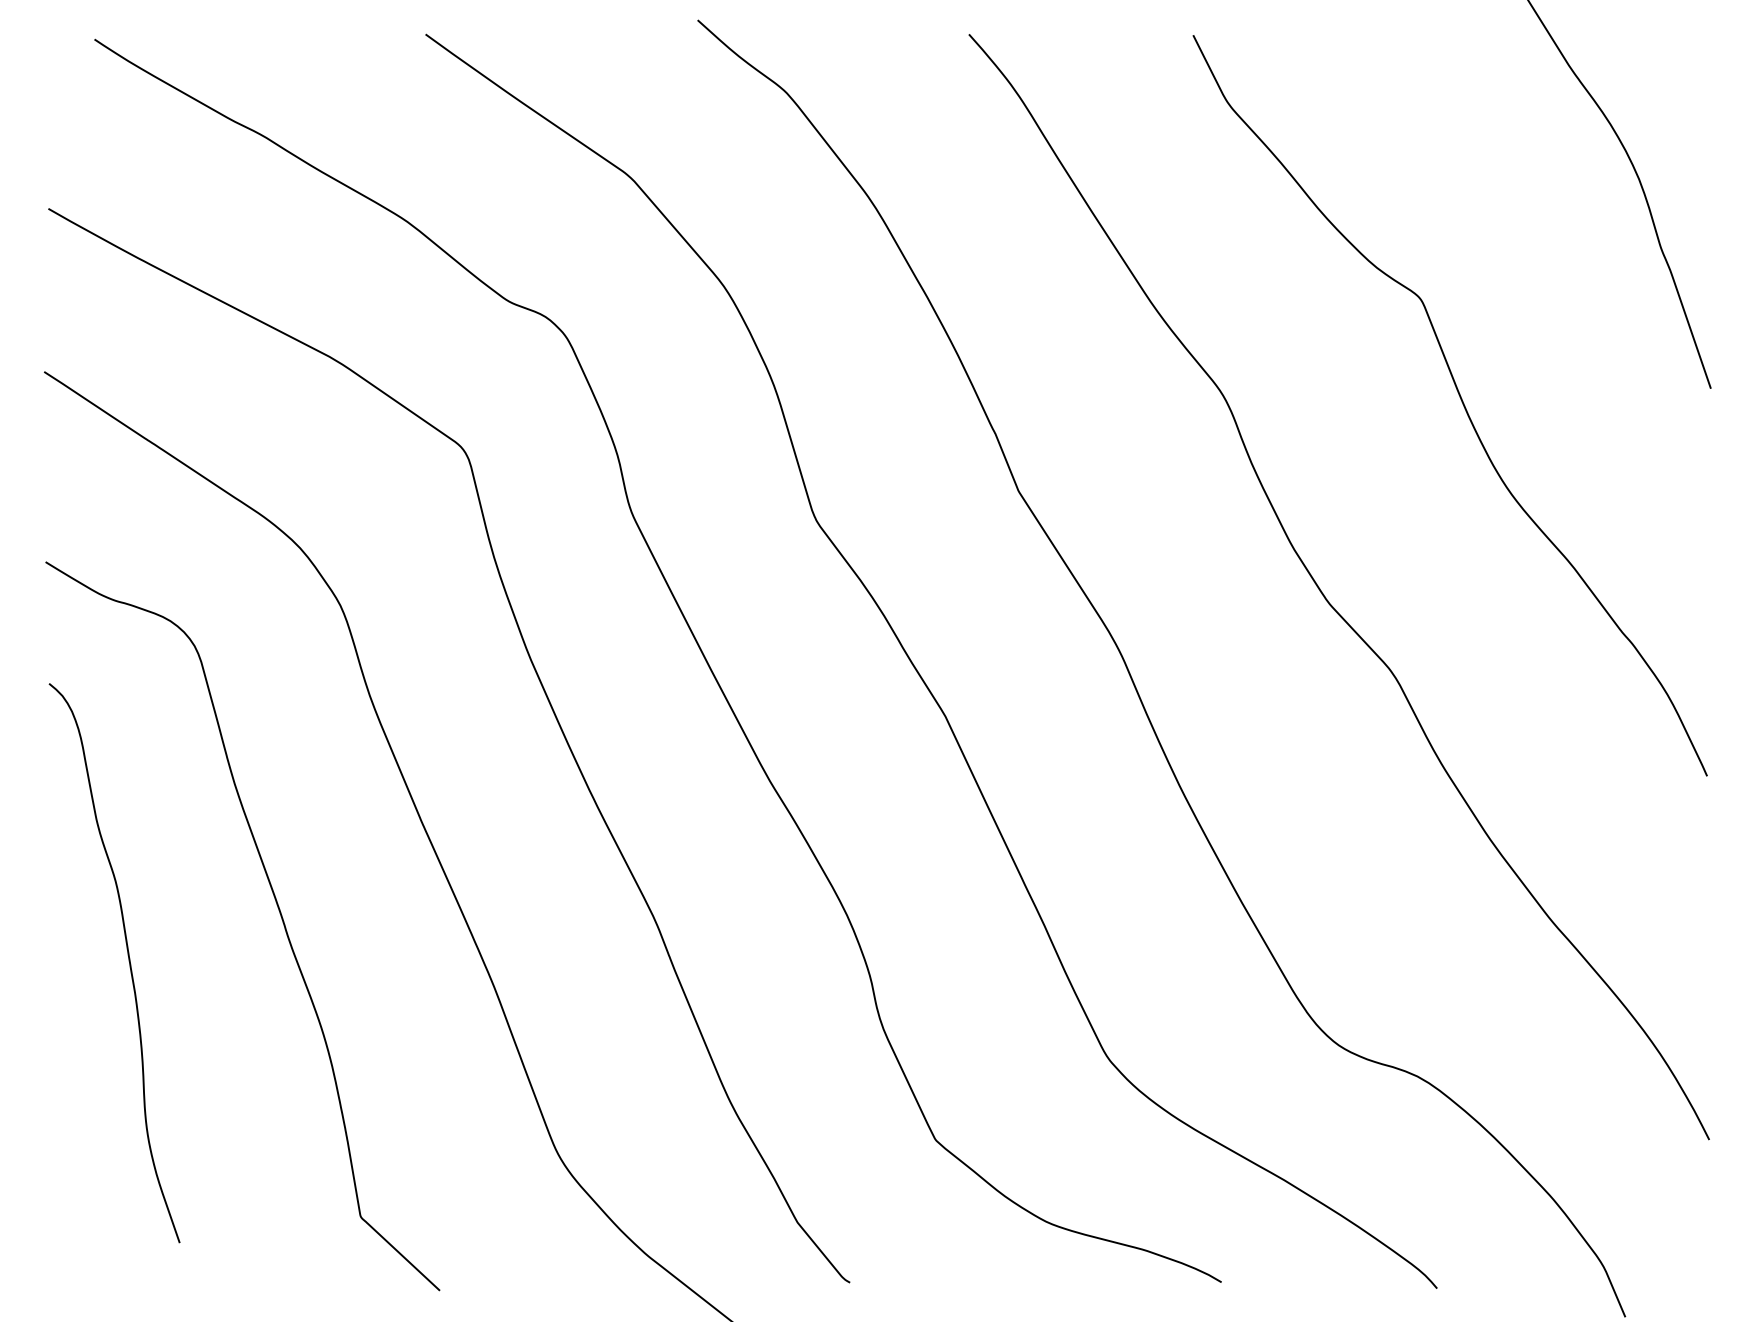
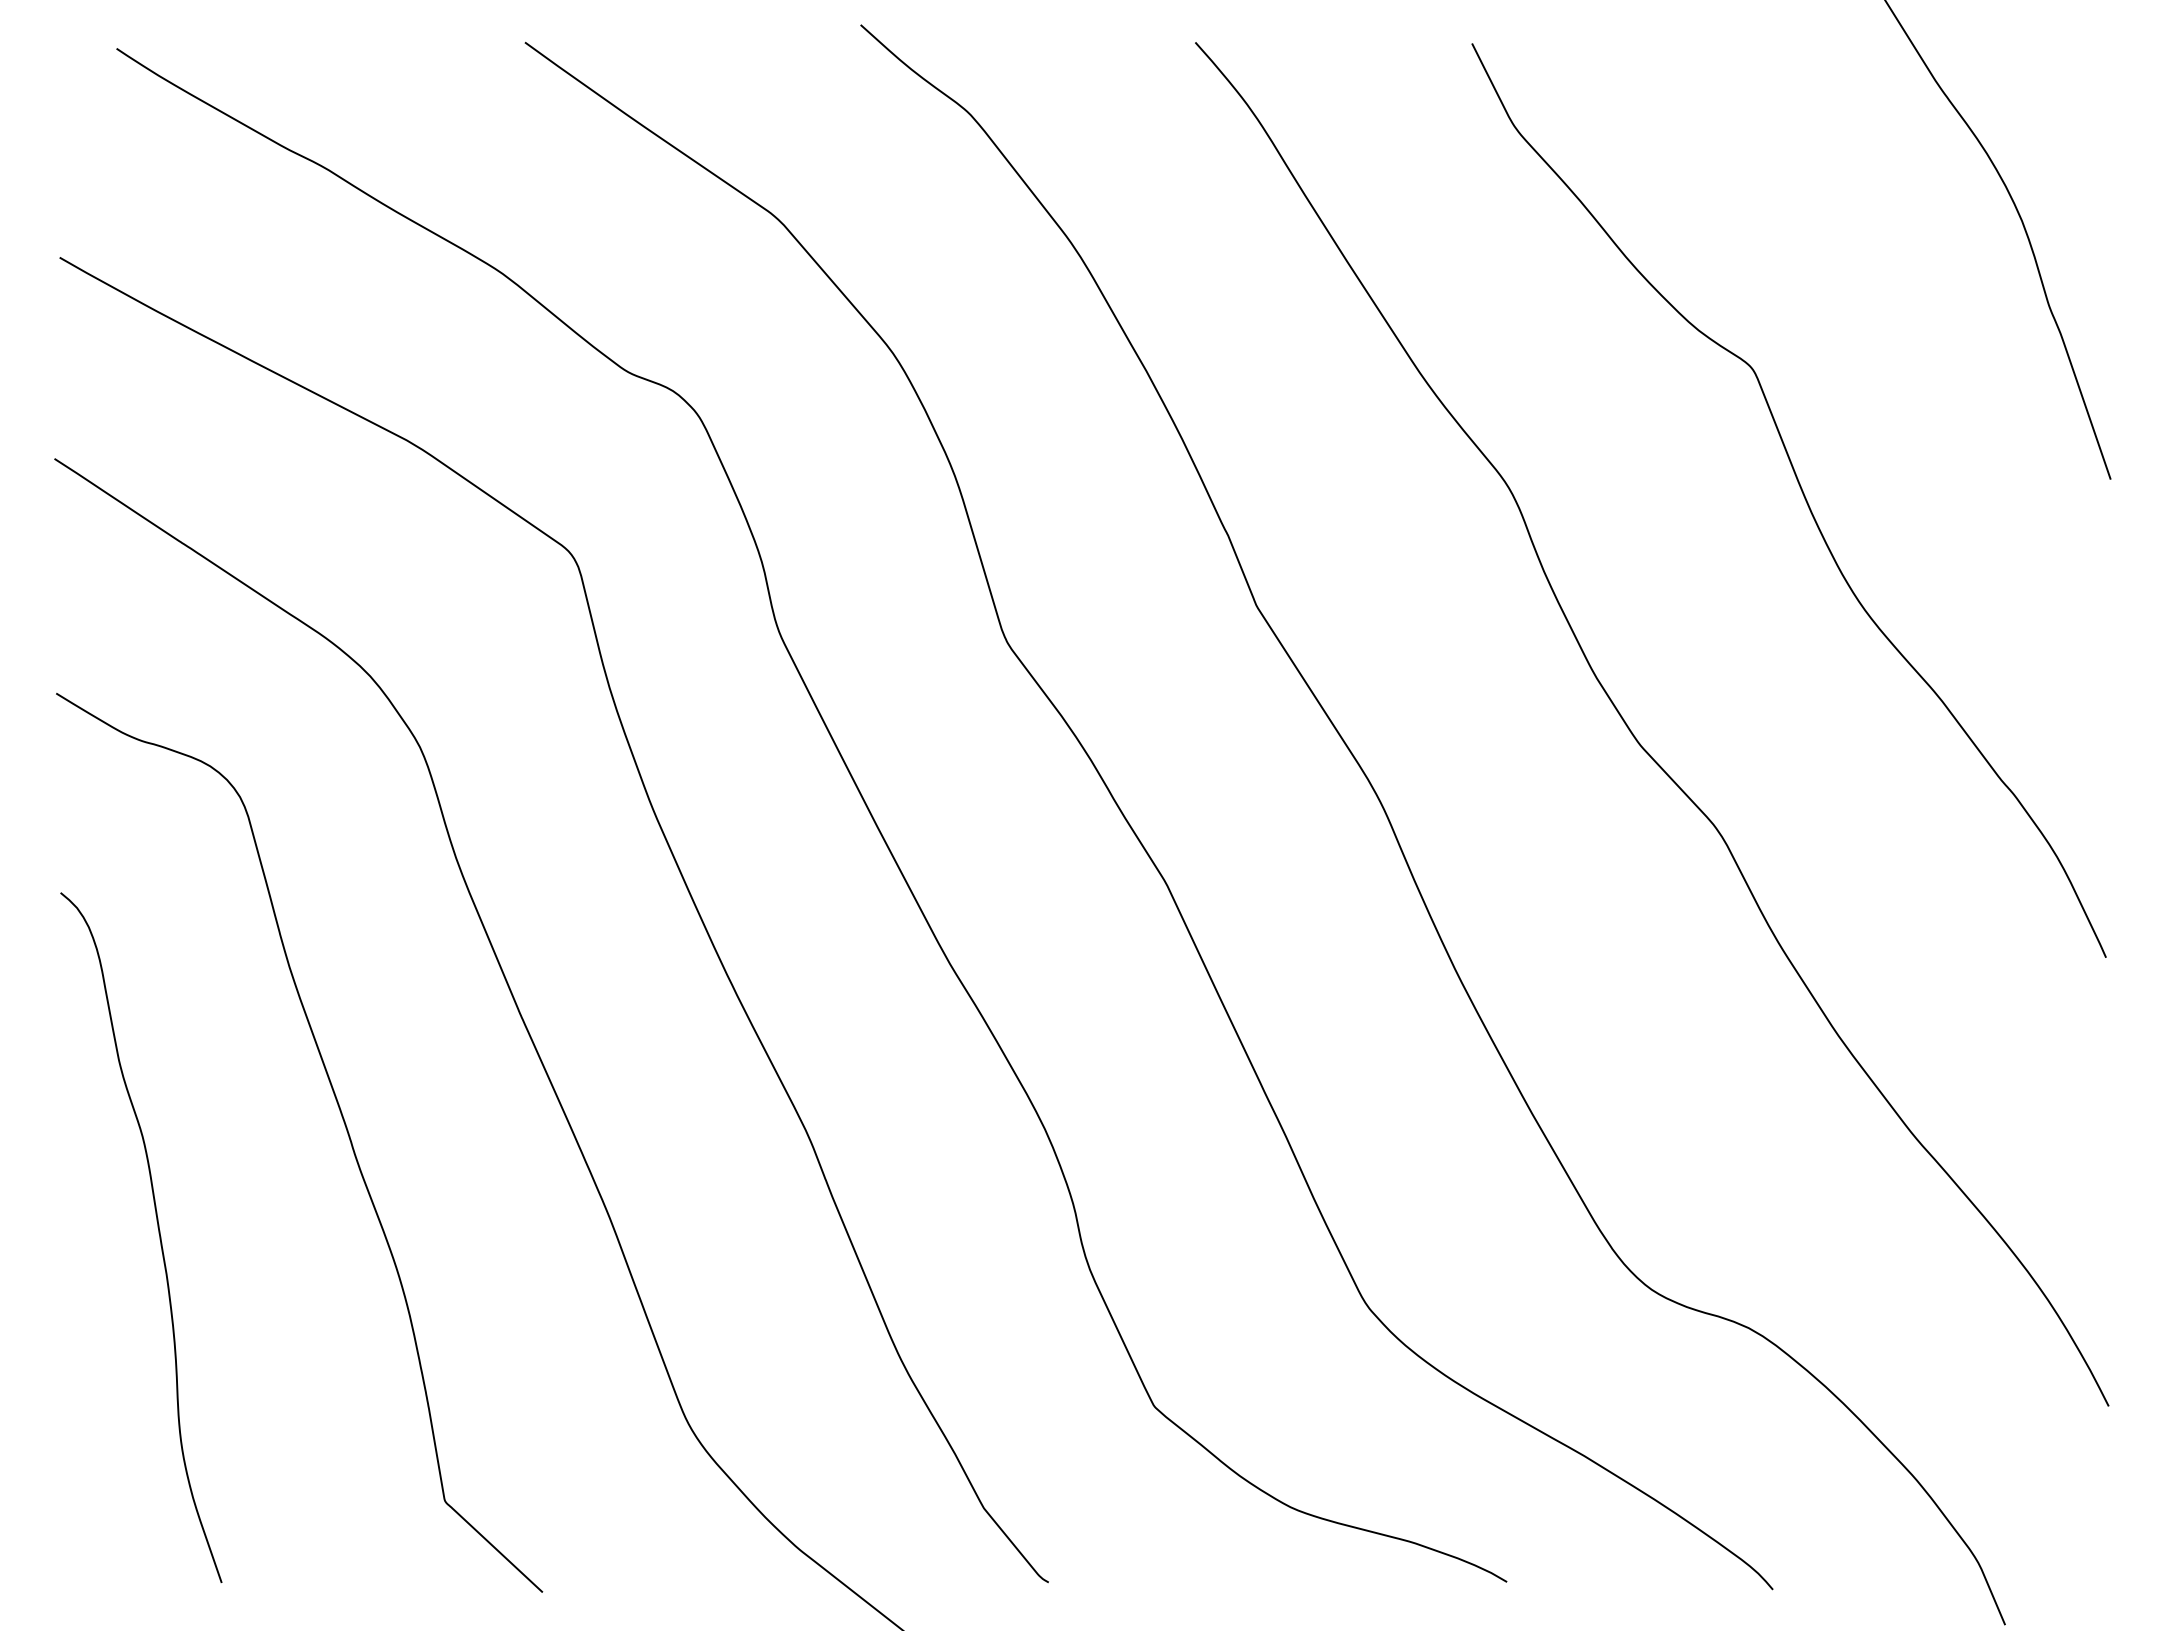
curve: (128, 961) -> (158, 1235), moved

